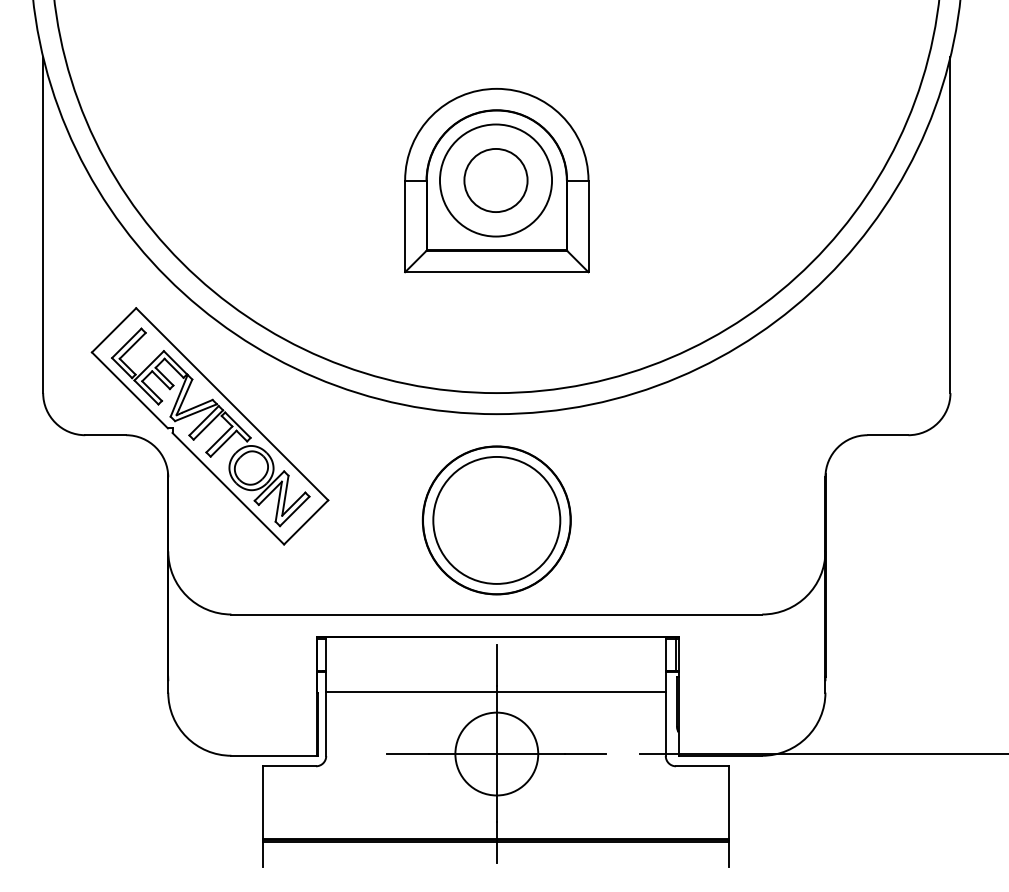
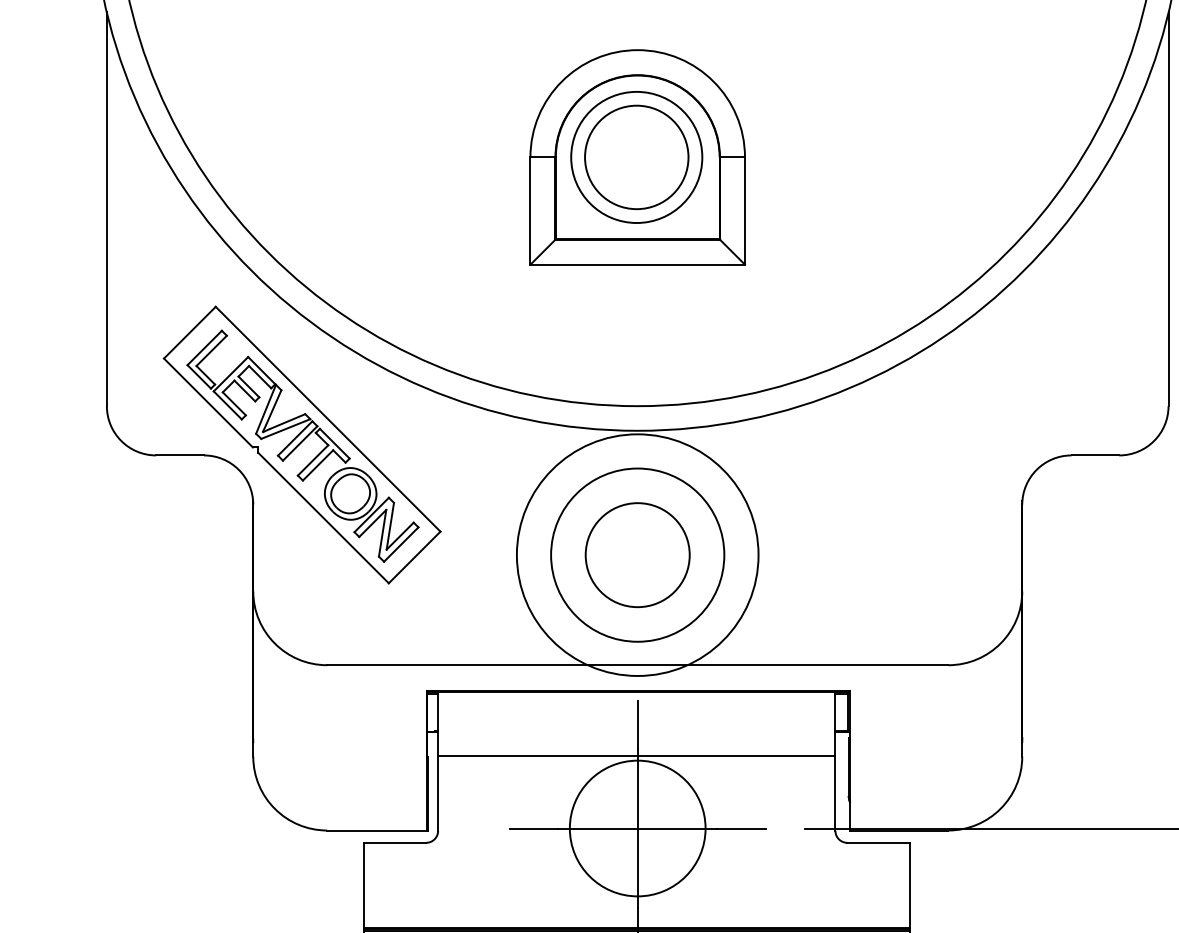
circle: (495, 180) -> (636, 157), size x1.4
circle: (496, 519) -> (637, 554), size x0.7
circle: (496, 520) -> (637, 555), size x1.4
circle: (496, 753) -> (637, 827), size x1.4

